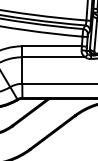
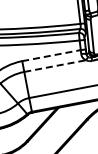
line: (52, 46) -> (51, 55), solid -> dashed
line: (54, 57) -> (55, 66), solid -> dashed

